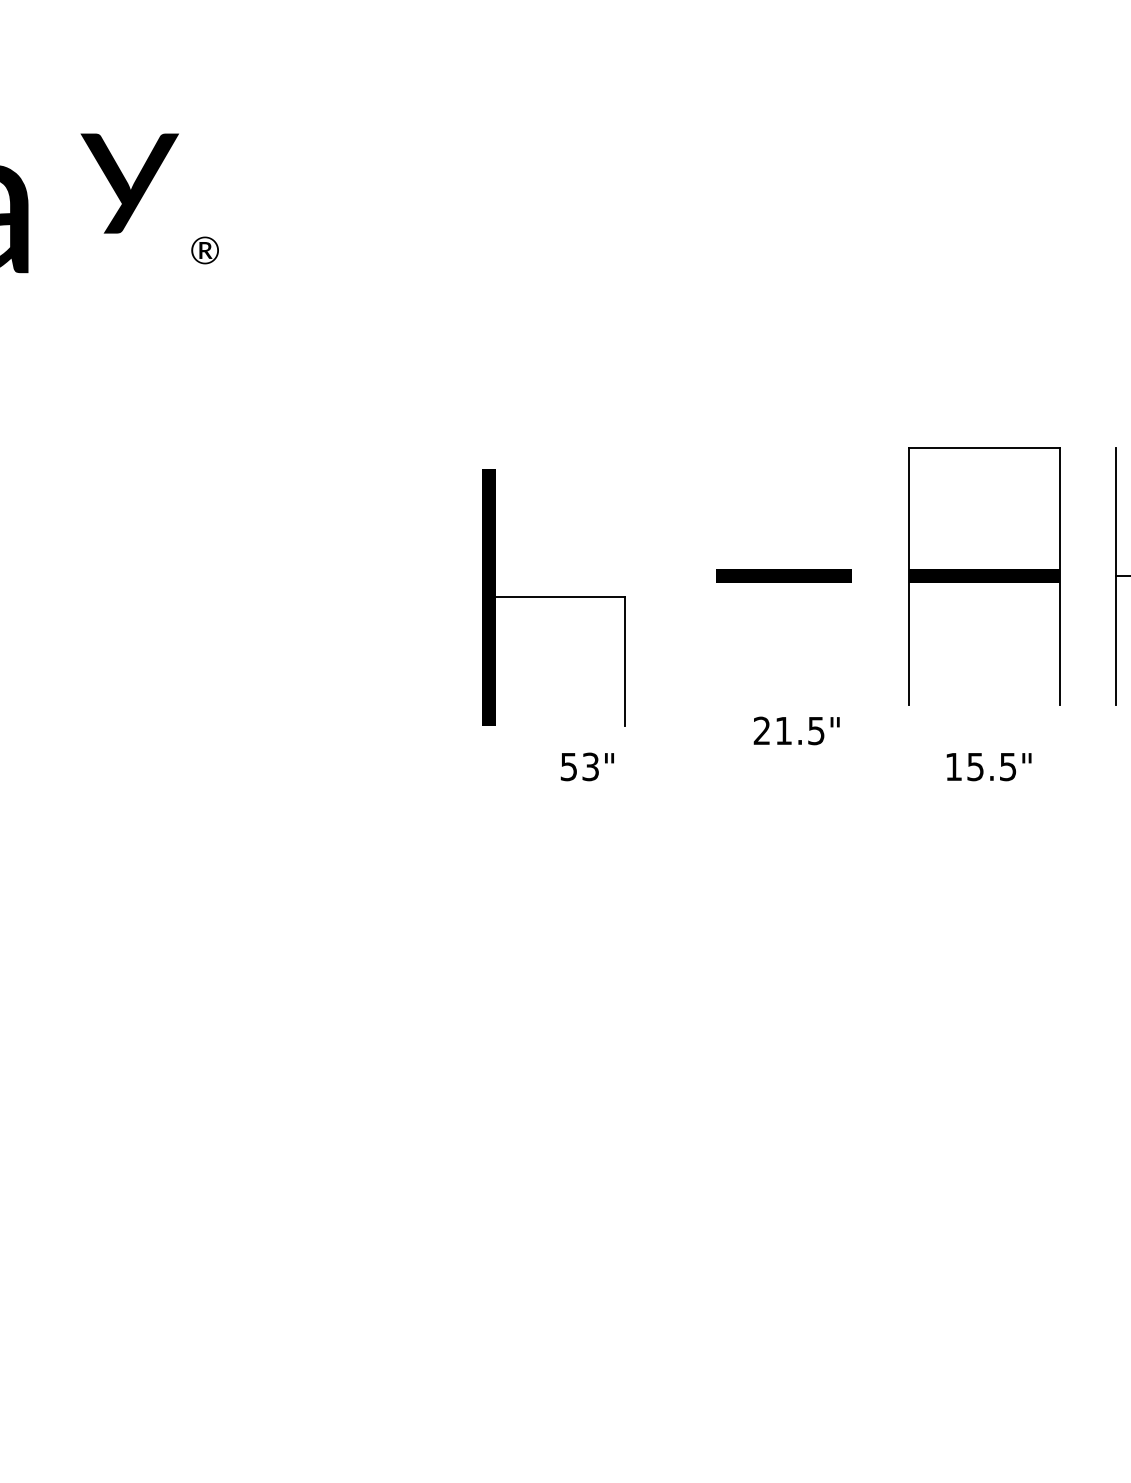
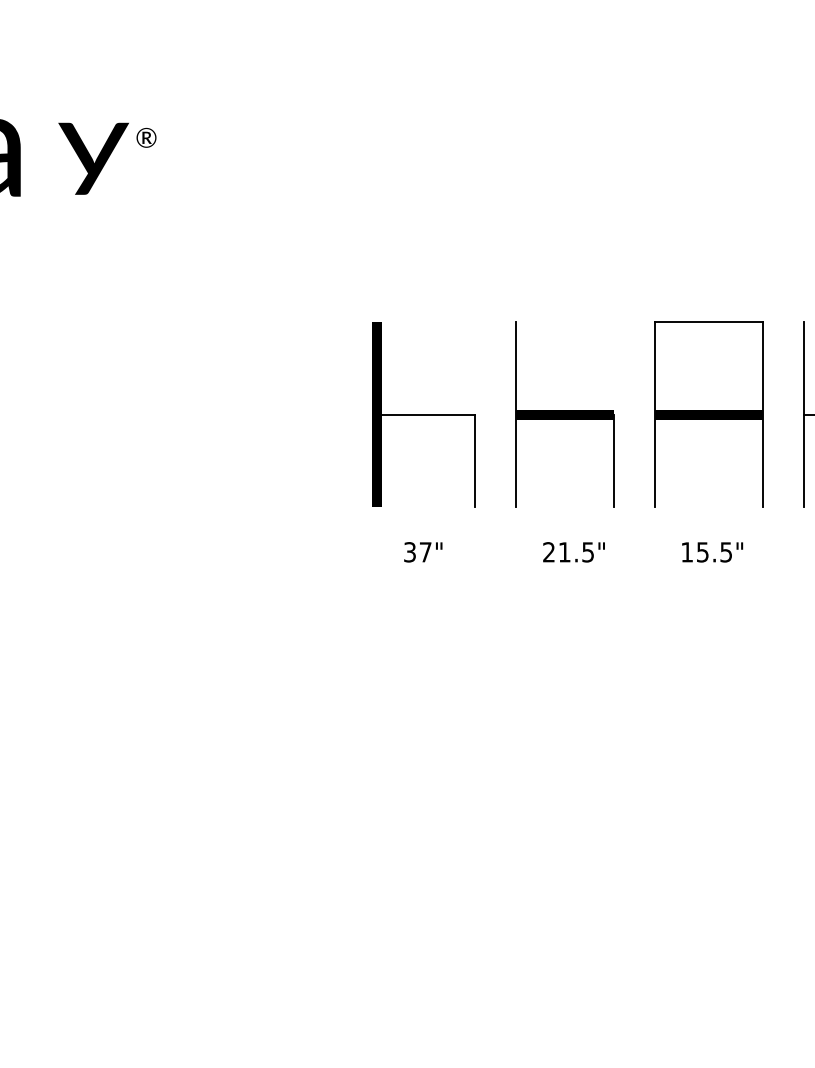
text: (129, 183) -> (93, 158), moved
text: (204, 250) -> (146, 137), moved
line: (715, 575) -> (515, 414), added
part: (553, 597) -> (423, 415), moved
line: (851, 640) -> (613, 461), added
text: (796, 730) -> (573, 552), moved
text: (579, 766) -> (417, 552), 53" -> 37"

